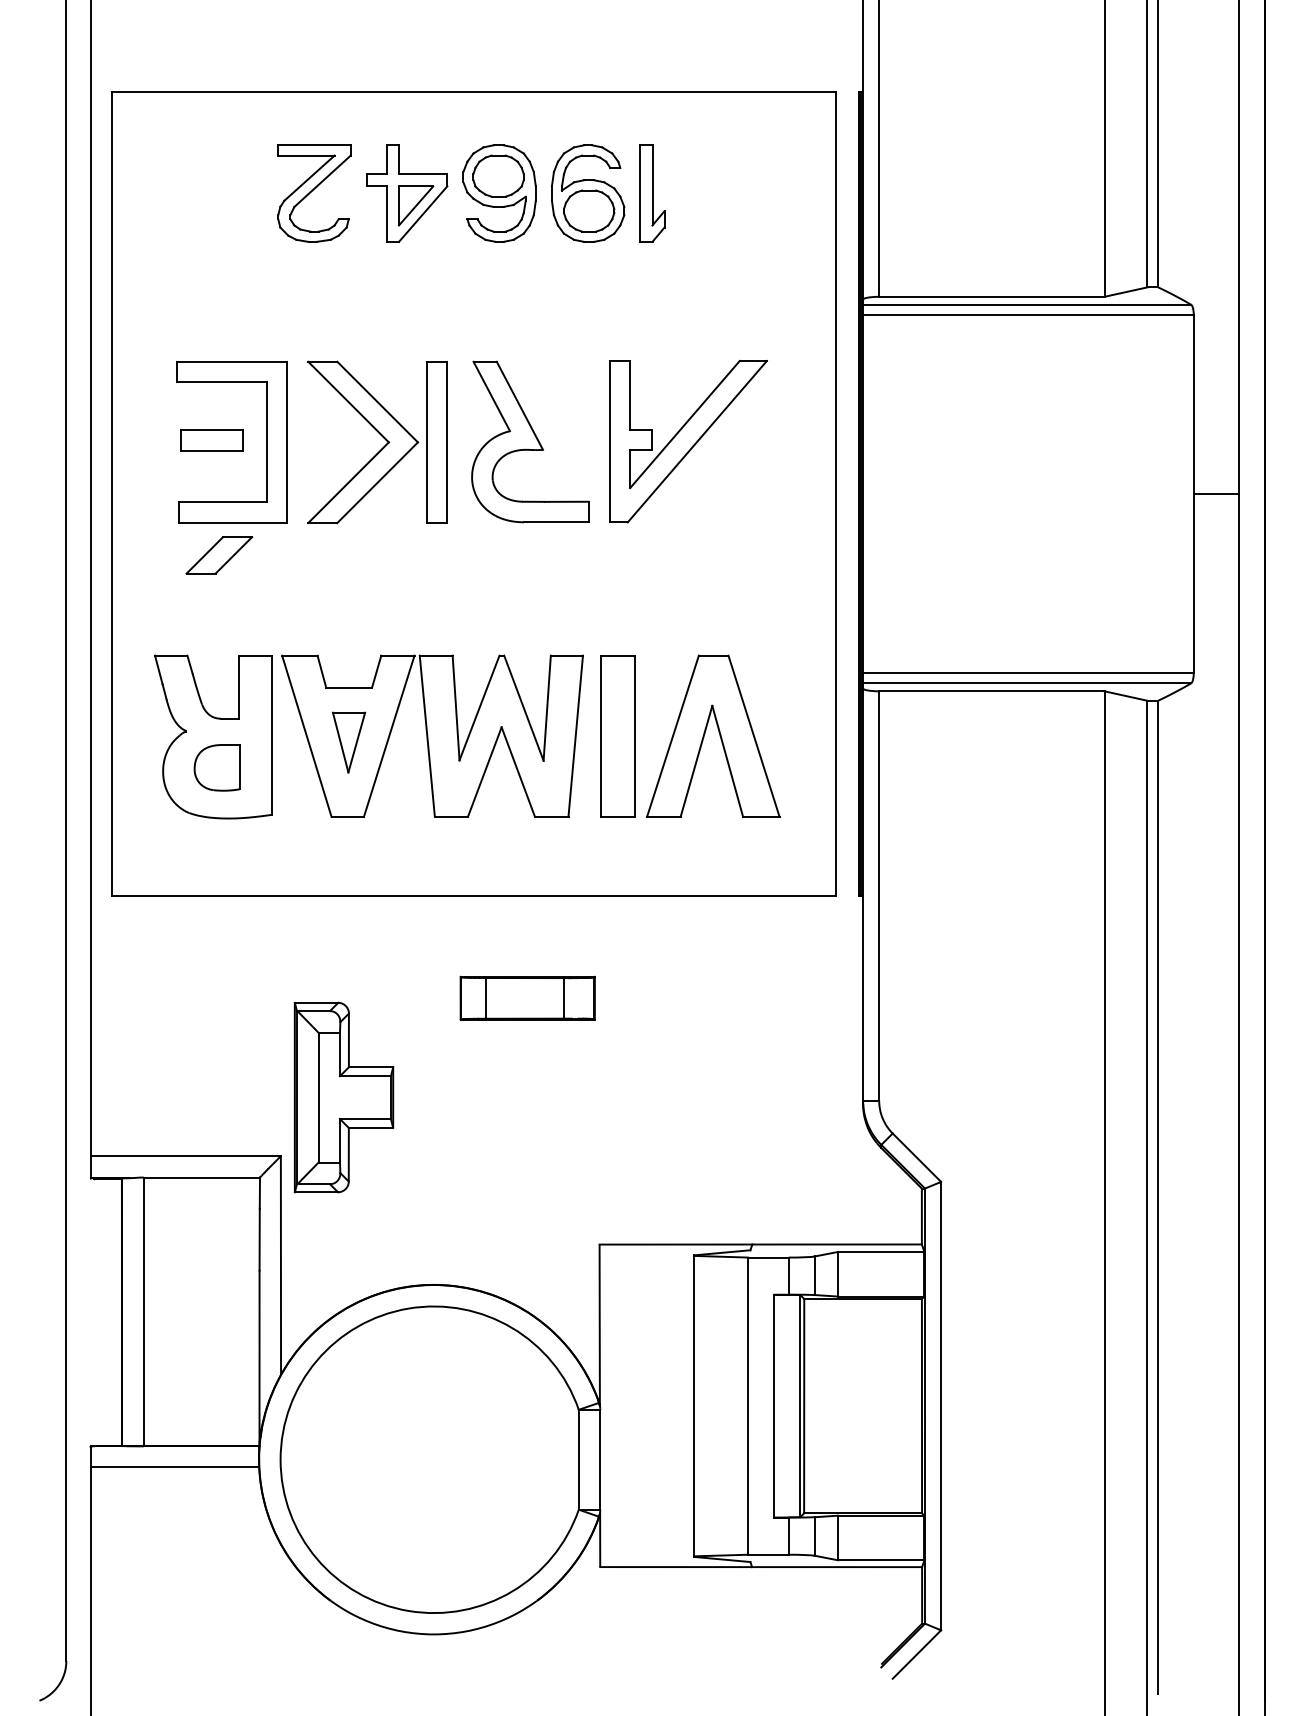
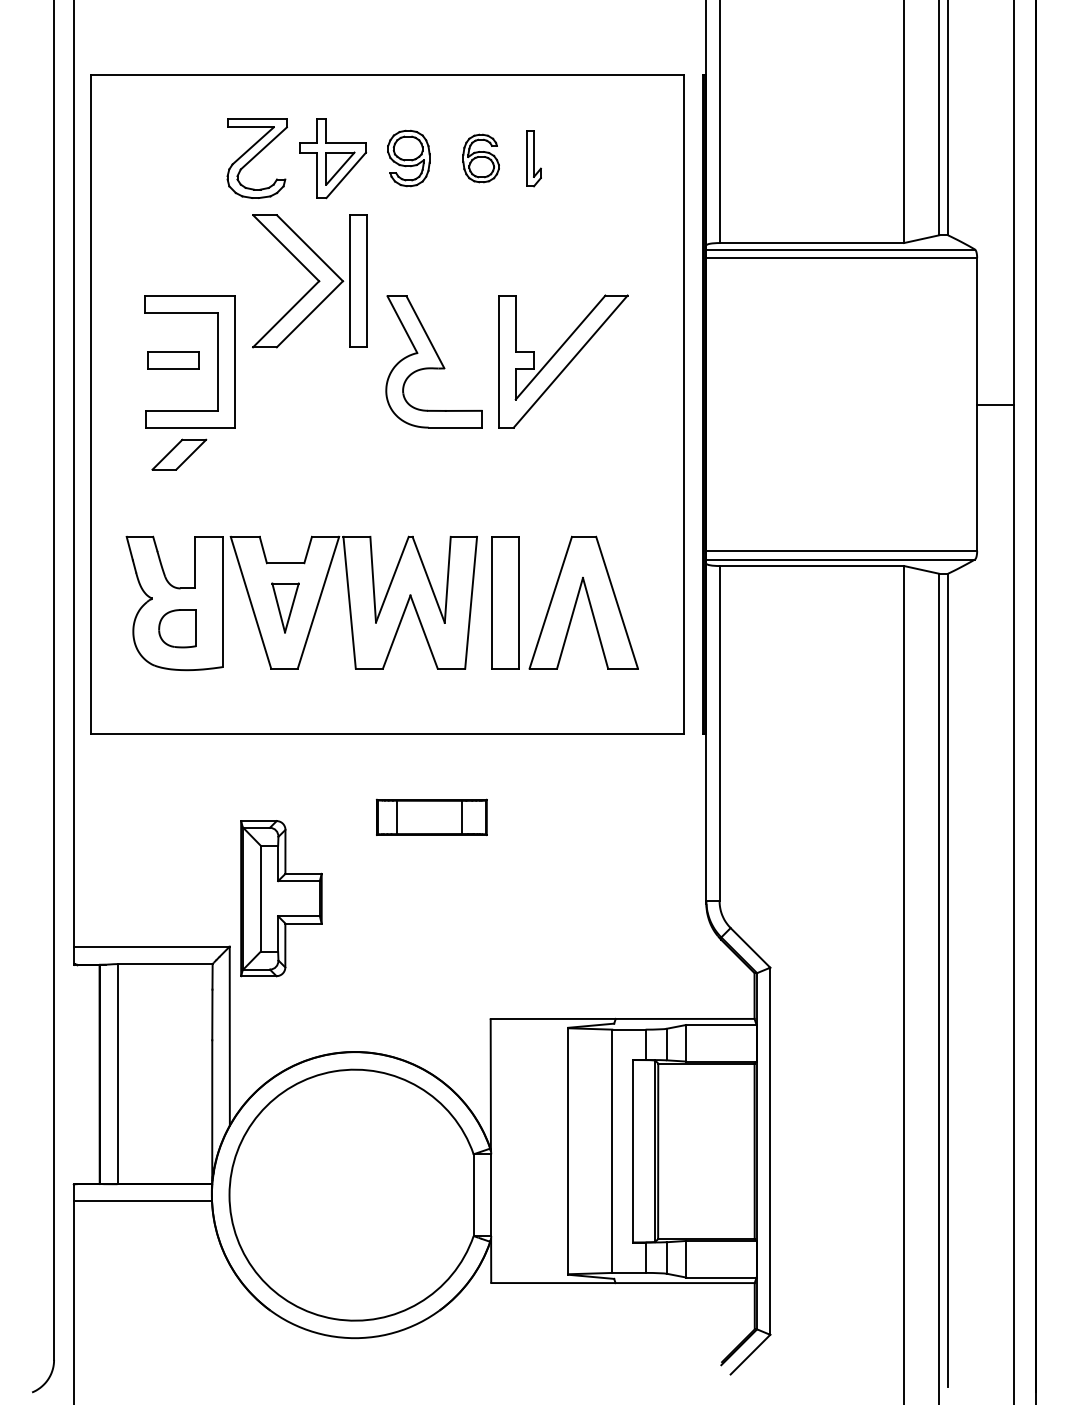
part: (499, 193) -> (408, 158), size x0.7
part: (587, 193) -> (480, 158), size x0.6
part: (651, 193) -> (533, 158), size x0.7
part: (377, 442) -> (309, 281), moved

